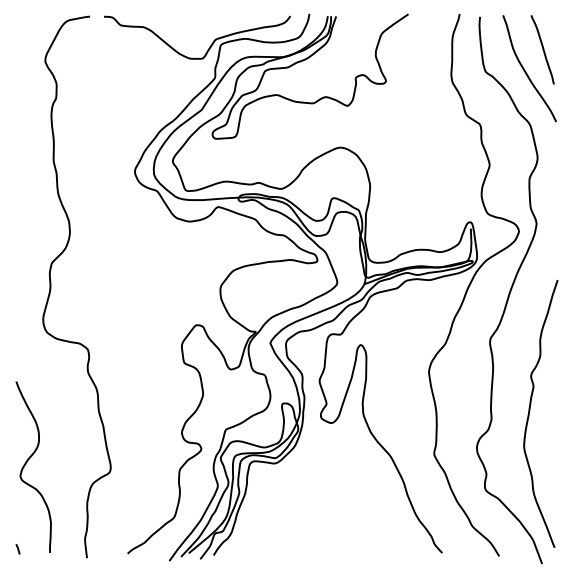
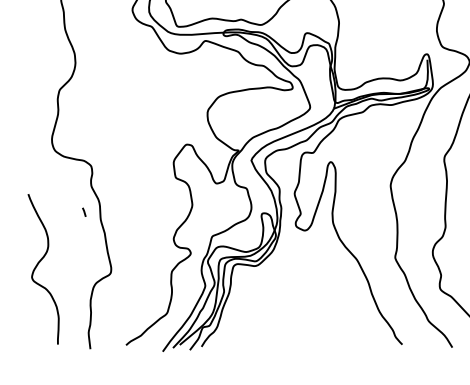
line: (17, 549) -> (83, 212), moved

